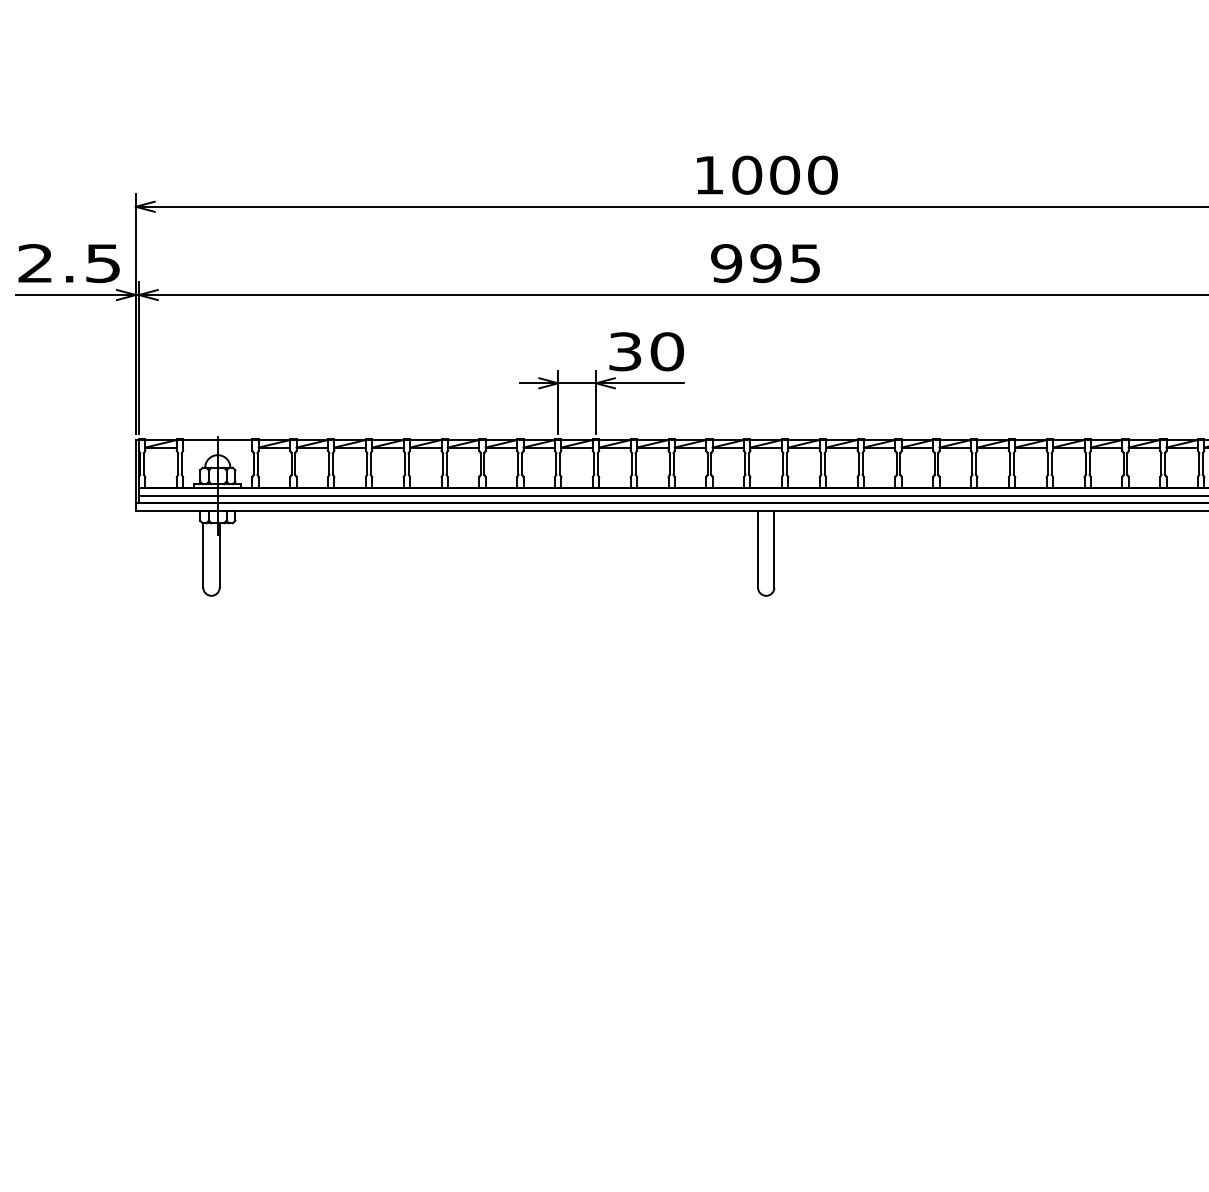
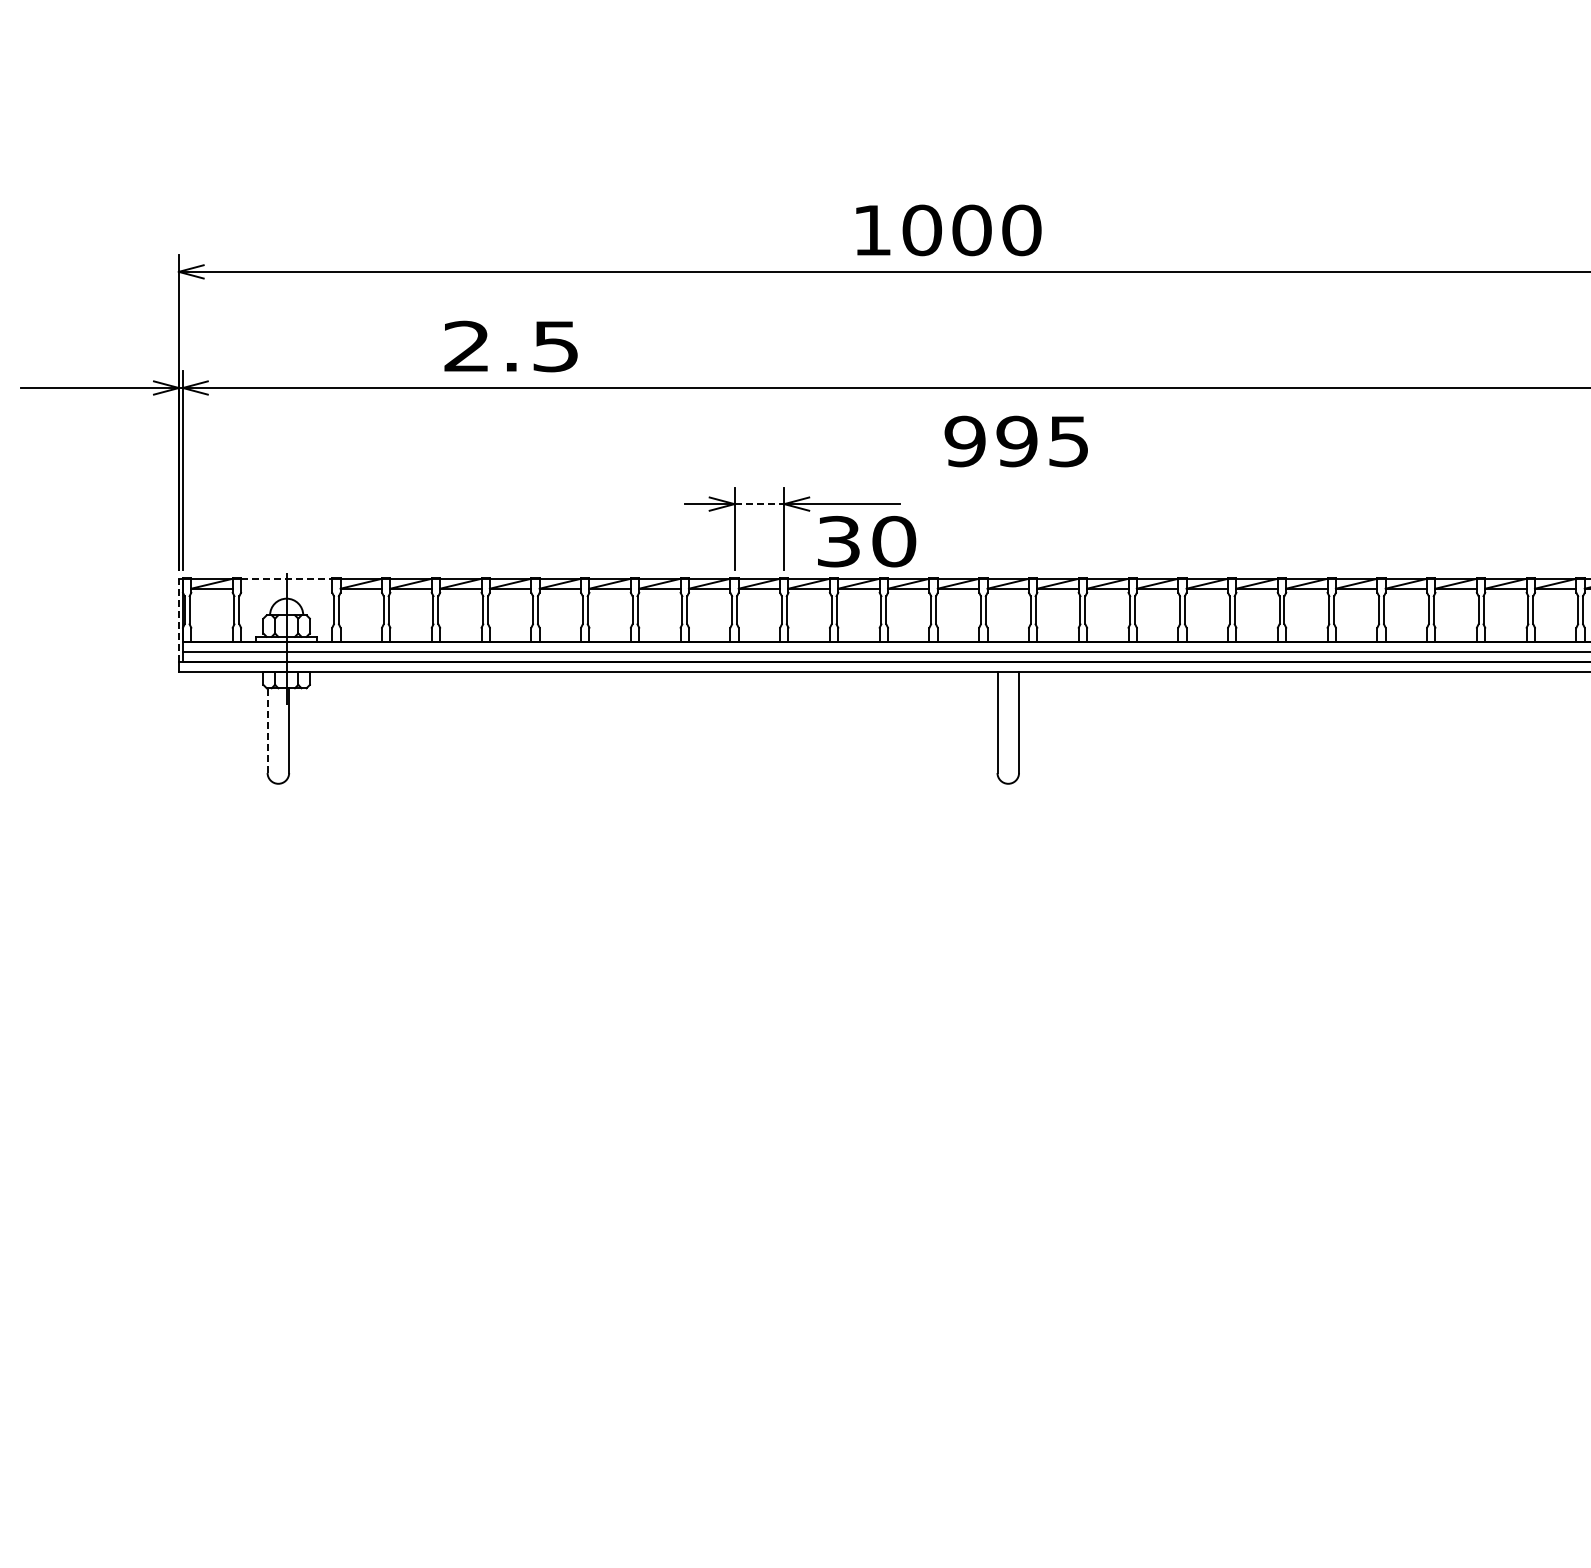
text: (767, 175) -> (948, 230), moved
text: (68, 263) -> (510, 346), moved
text: (764, 263) -> (1015, 441), moved
text: (647, 351) -> (867, 541), moved
line: (577, 383) -> (759, 504), solid -> dashed
line: (217, 439) -> (286, 578), solid -> dashed
line: (135, 470) -> (178, 619), solid -> dashed
line: (203, 555) -> (267, 730), solid -> dashed

